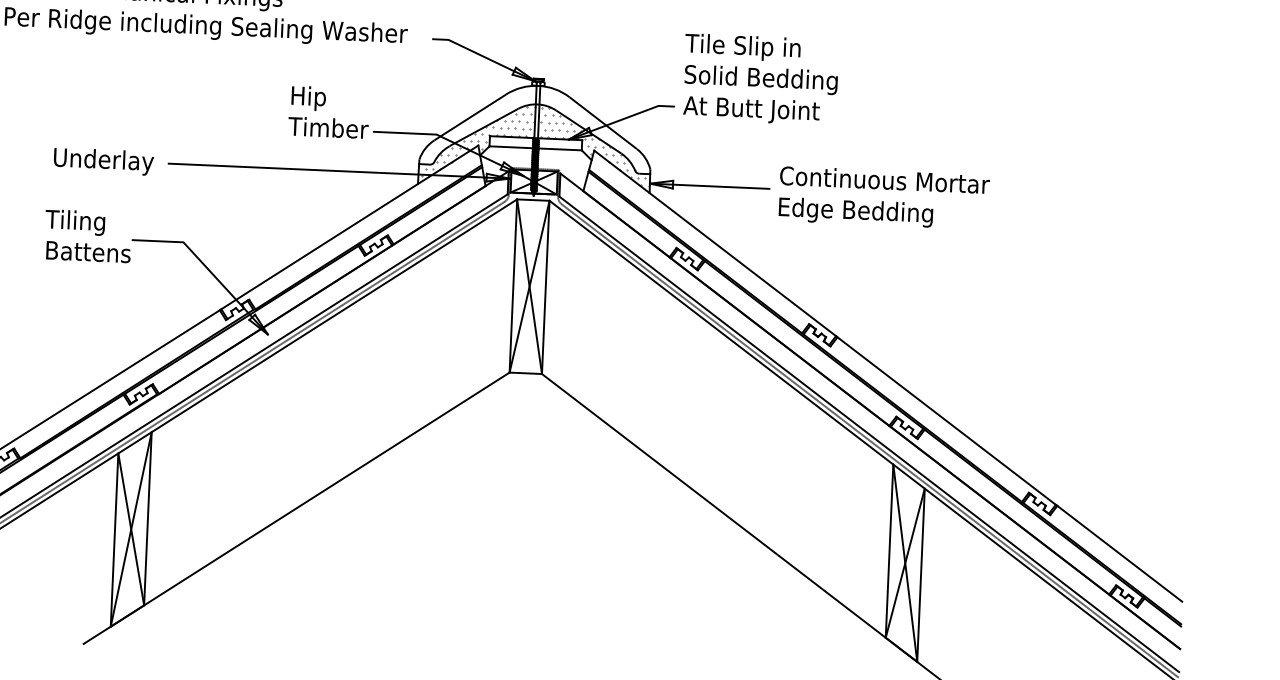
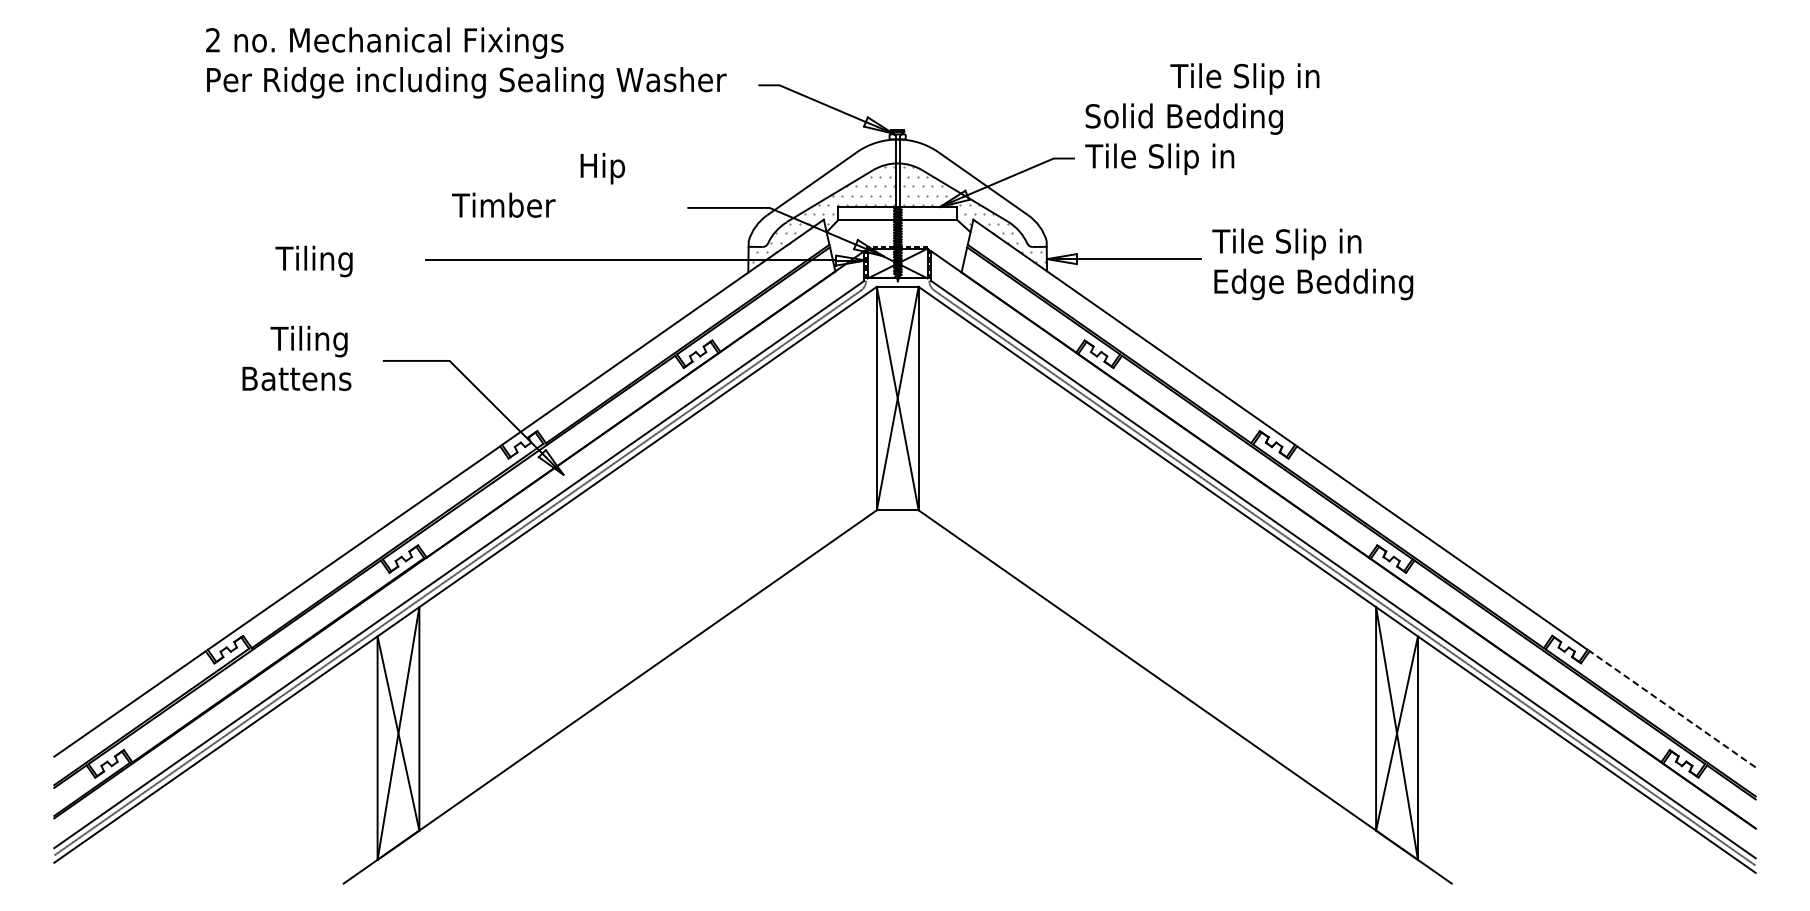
text: (742, 47) -> (1244, 78), moved
text: (751, 109) -> (1173, 158), At Butt Joint -> Tile Slip in
text: (328, 127) -> (503, 204), moved
text: (102, 161) -> (340, 261), Underlay -> Tiling
text: (884, 182) -> (1348, 244), Continuous Mortar -> Tile Slip in
text: (88, 251) -> (296, 378), moved
line: (1119, 553) -> (1672, 708), solid -> dashed

